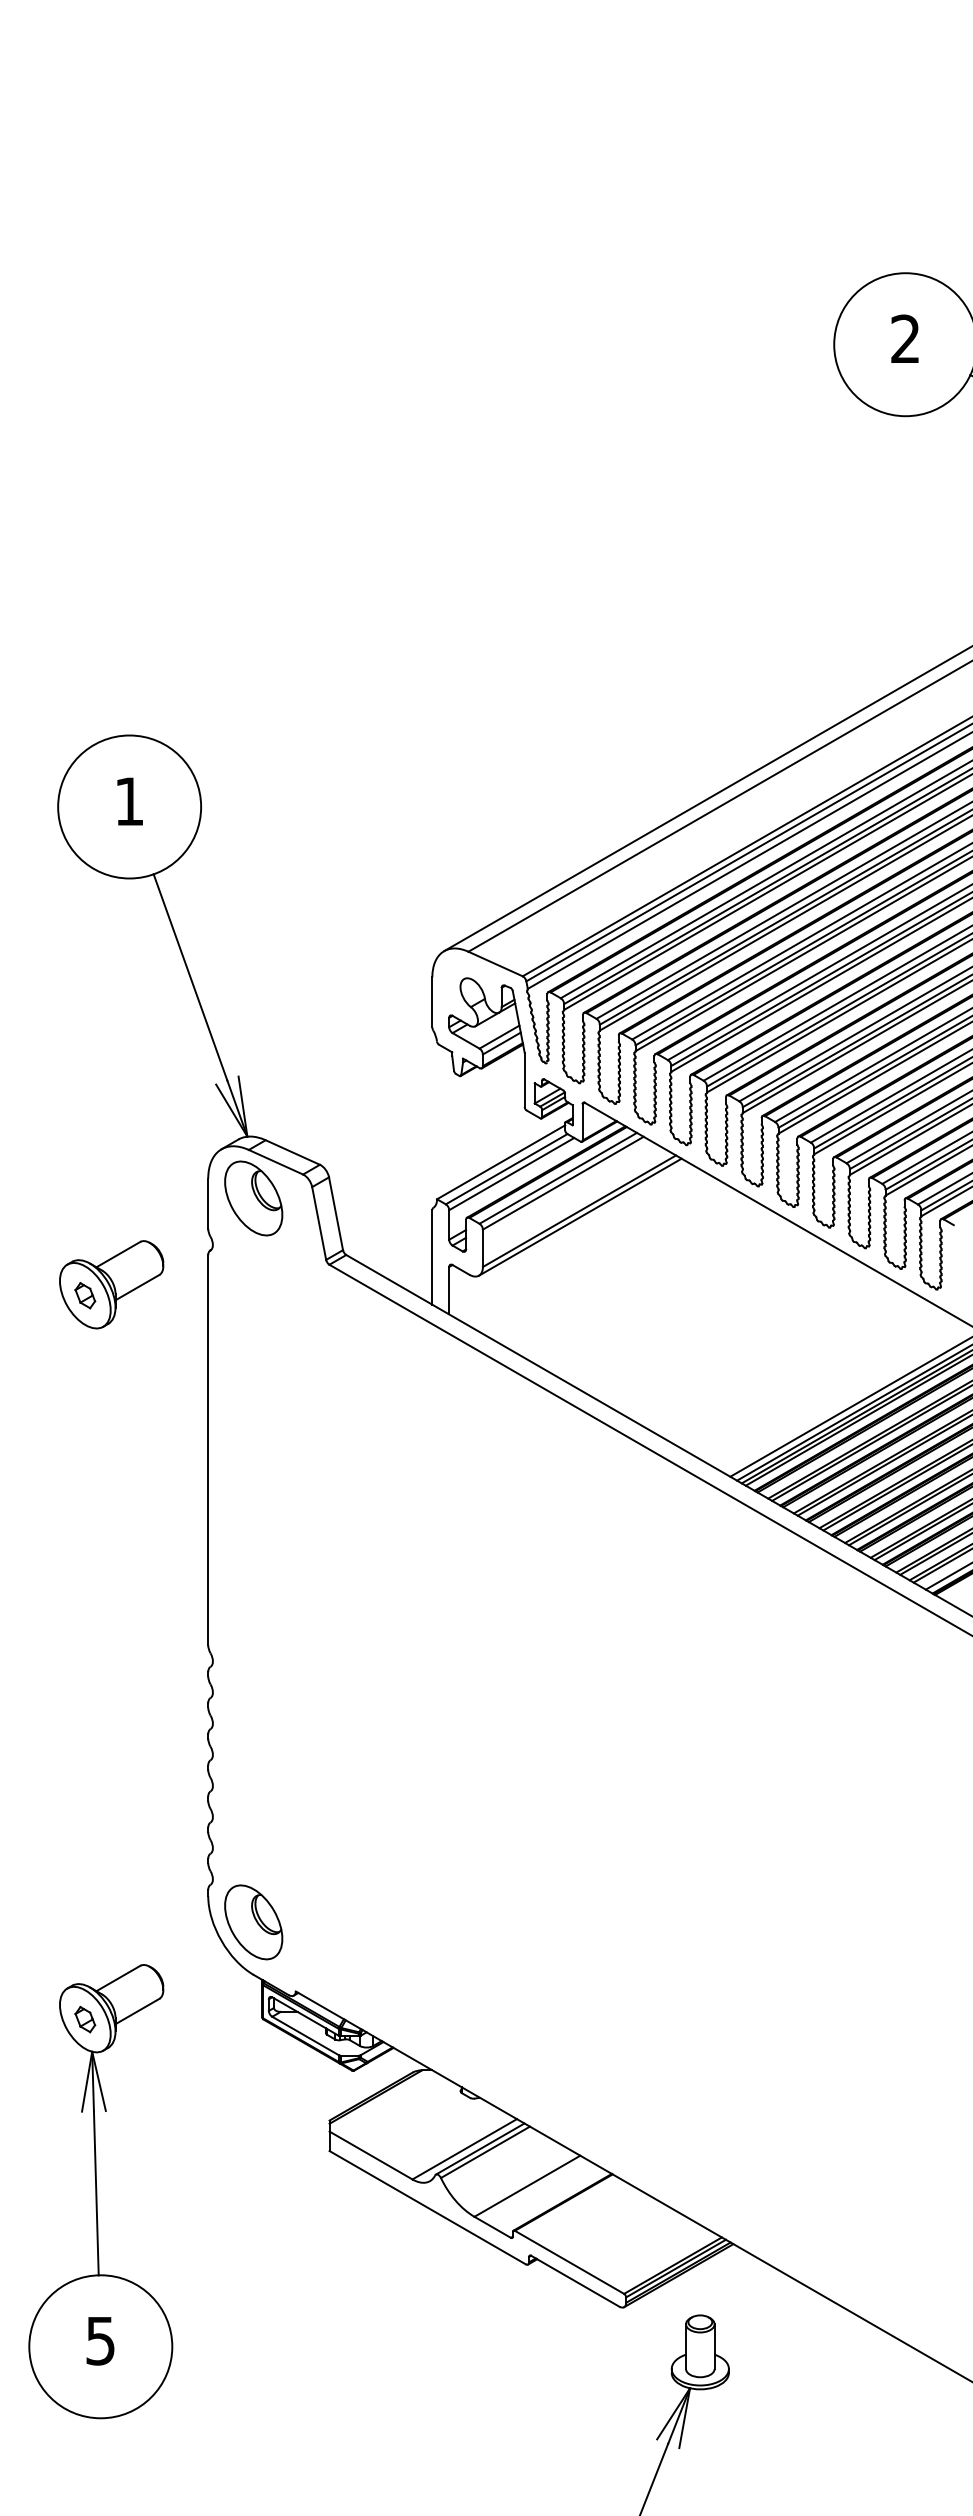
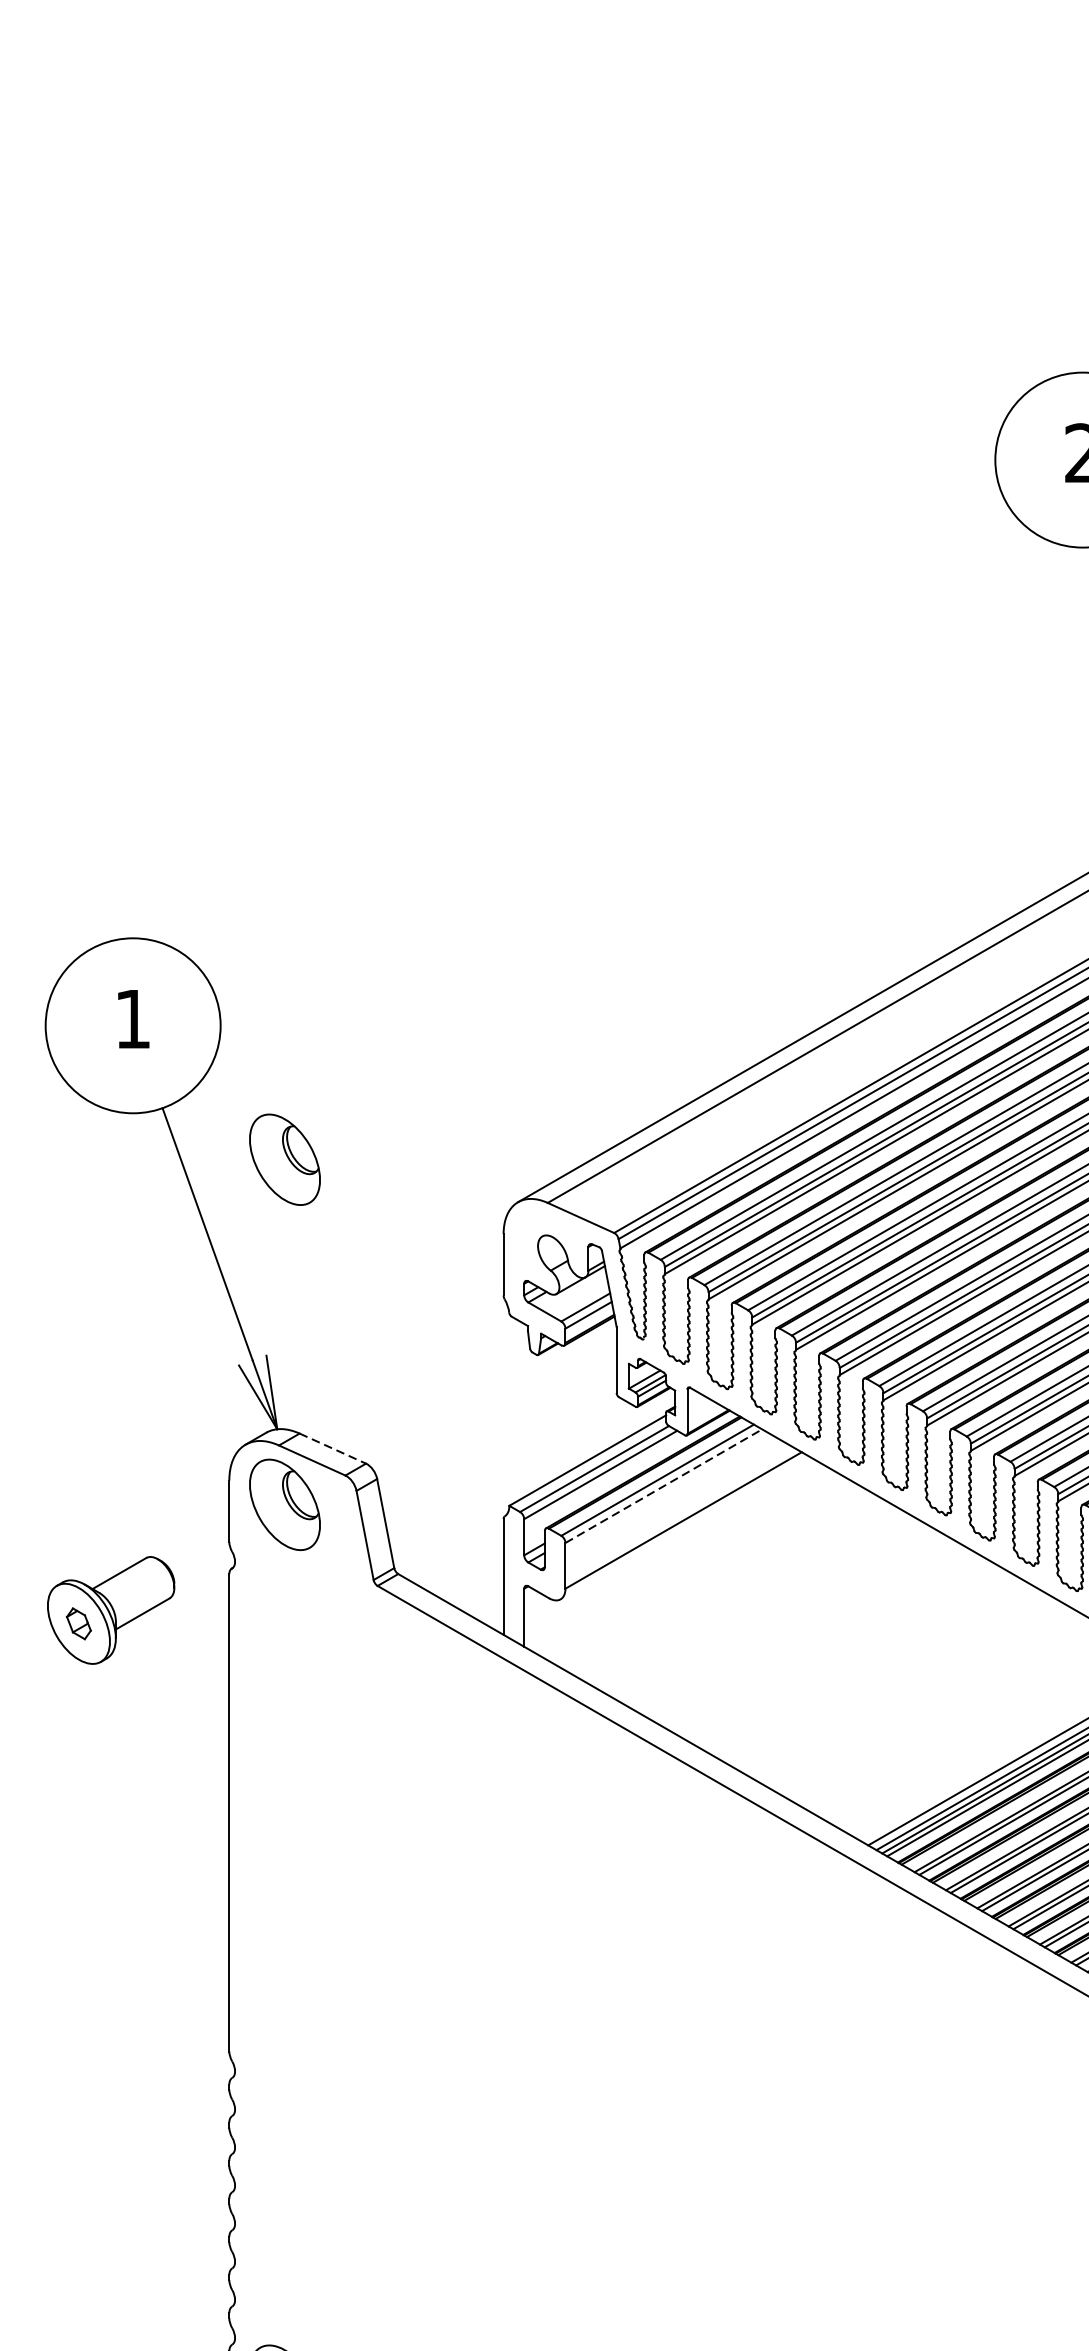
part: (253, 916) -> (284, 1159), added
line: (292, 1152) -> (332, 1448), solid -> dashed
line: (563, 1183) -> (664, 1486), solid -> dashed
line: (579, 1216) -> (683, 1526), removed

